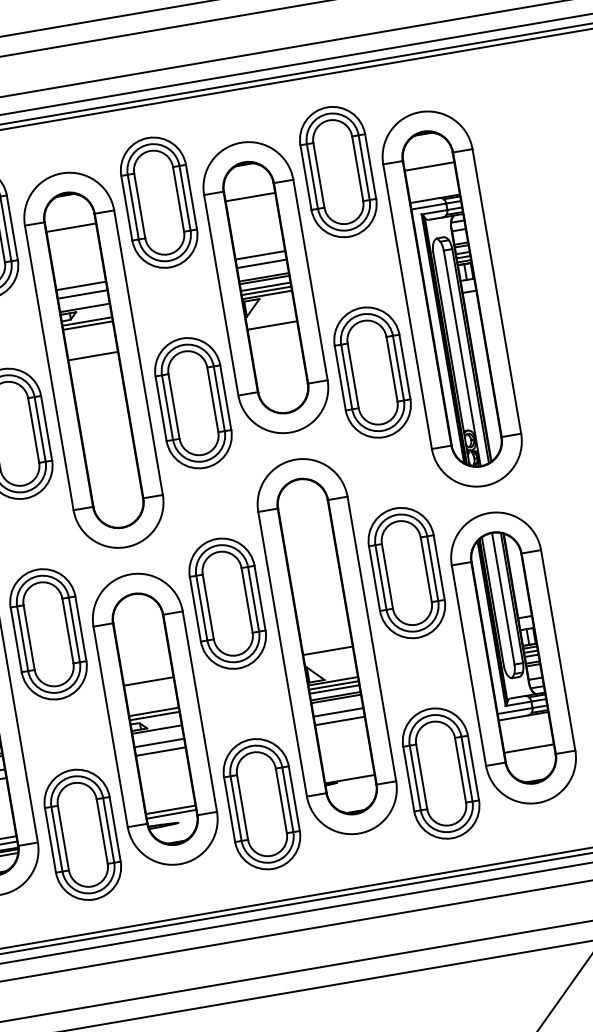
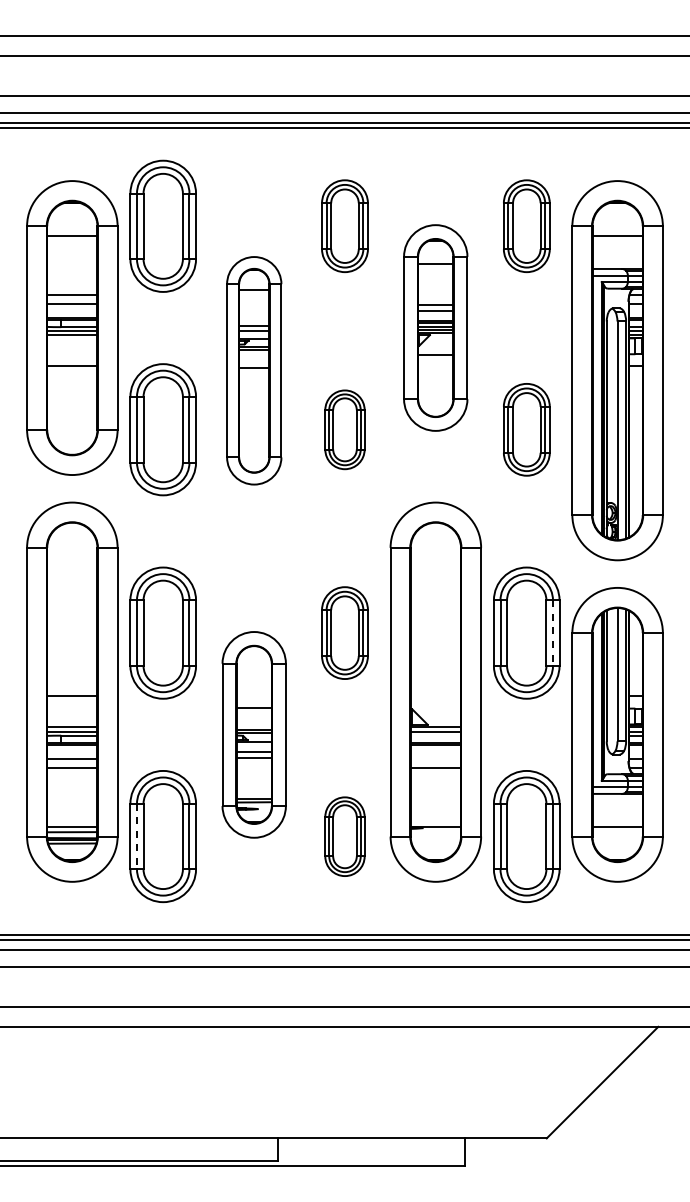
part: (337, 171) -> (526, 225), size x0.7
part: (158, 201) -> (344, 225), size x0.7
part: (265, 287) -> (435, 327), size x0.7
part: (94, 360) -> (254, 370), size x0.6
part: (372, 372) -> (526, 429), size x0.7
part: (192, 403) -> (344, 429), size x0.6
line: (432, 569) -> (552, 633), solid -> dashed
part: (227, 603) -> (344, 632), size x0.7
line: (327, 650) -> (435, 696), removed
line: (334, 689) -> (435, 735), removed
line: (338, 712) -> (435, 758), removed
part: (155, 718) -> (254, 734), size x0.7
part: (261, 804) -> (344, 836), size x0.6
line: (56, 839) -> (136, 836), solid -> dashed

